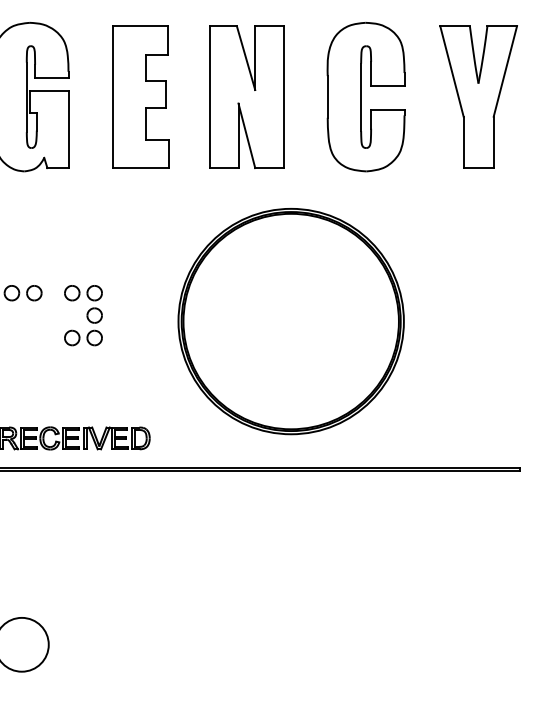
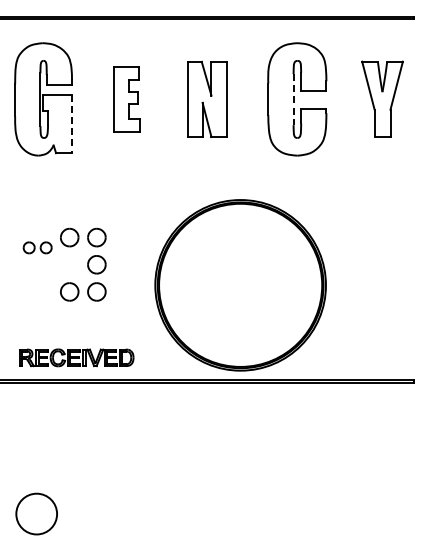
part: (478, 95) -> (382, 98), size x0.7
part: (140, 97) -> (126, 99), size x0.6
part: (246, 97) -> (206, 99), size x0.7
line: (361, 98) -> (293, 100), solid -> dashed
line: (69, 130) -> (72, 124), solid -> dashed
part: (83, 315) -> (83, 264), size x1.6
part: (291, 321) -> (240, 285), moved

